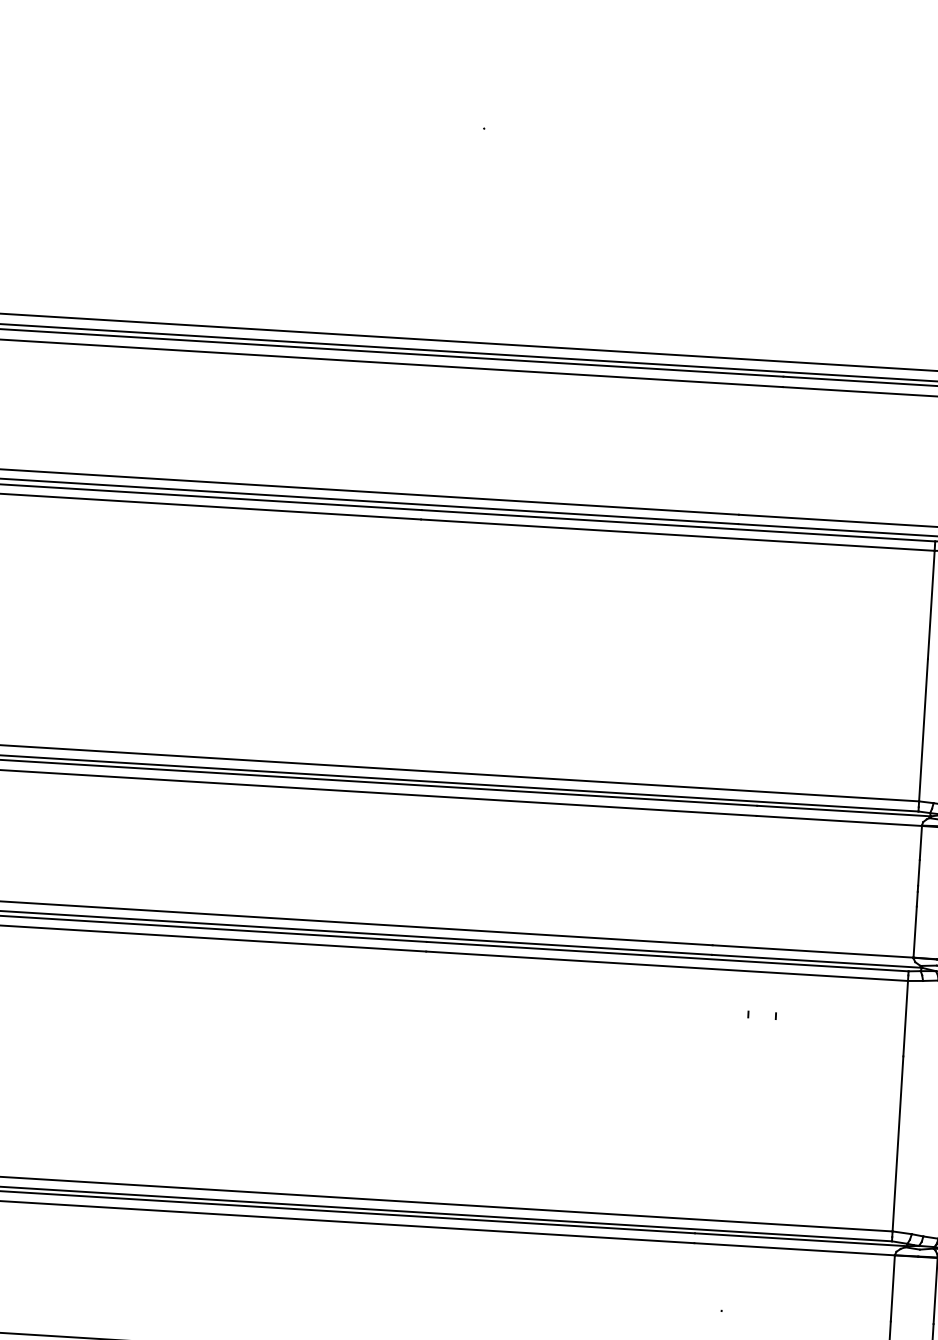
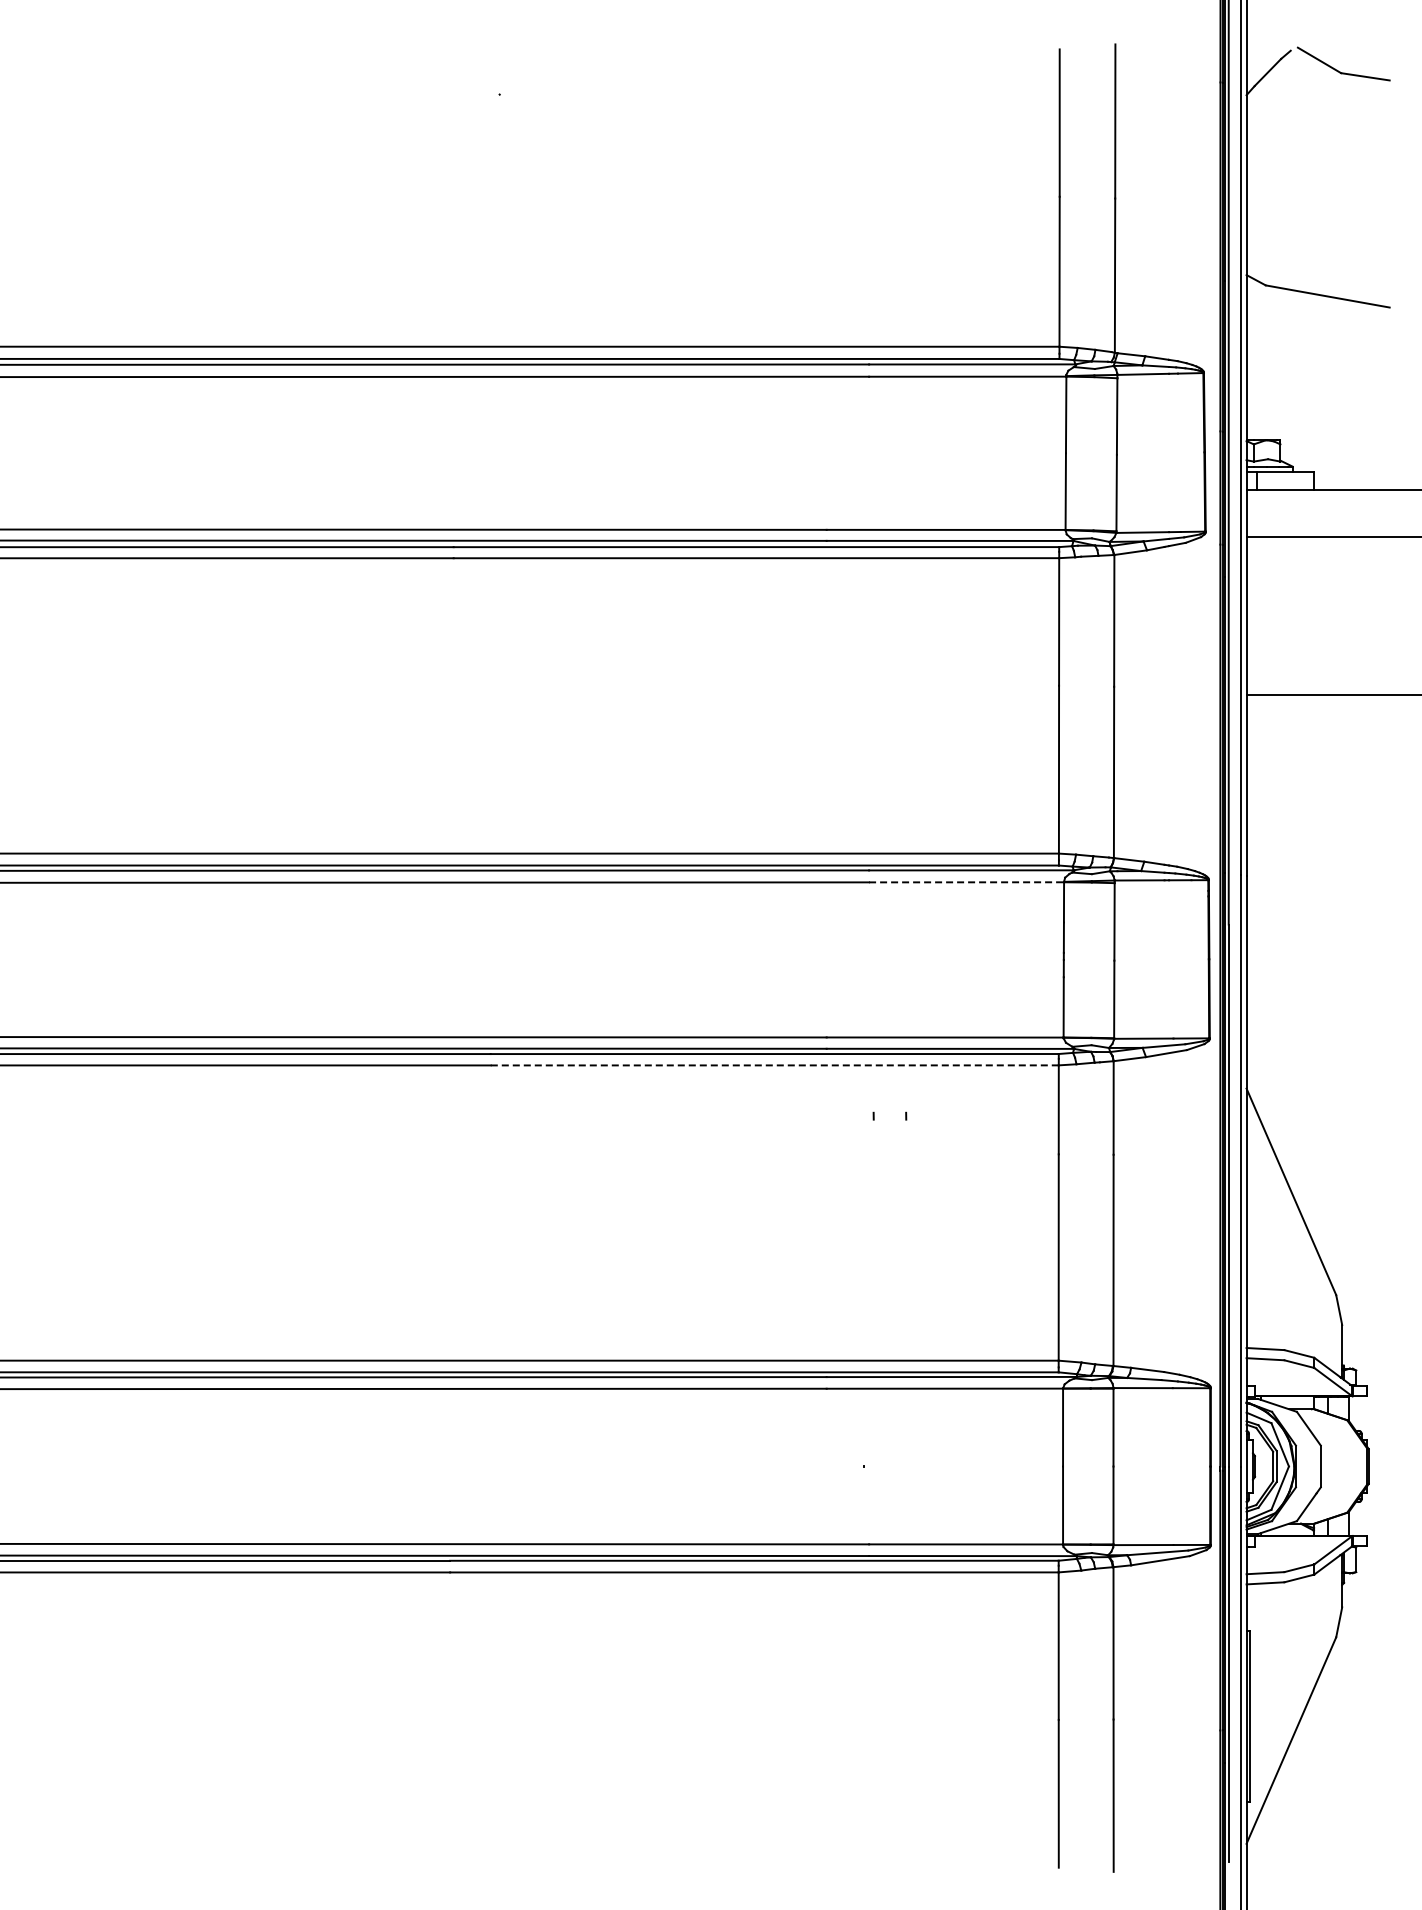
line: (840, 821) -> (967, 882), solid -> dashed
line: (666, 966) -> (774, 1065), solid -> dashed

